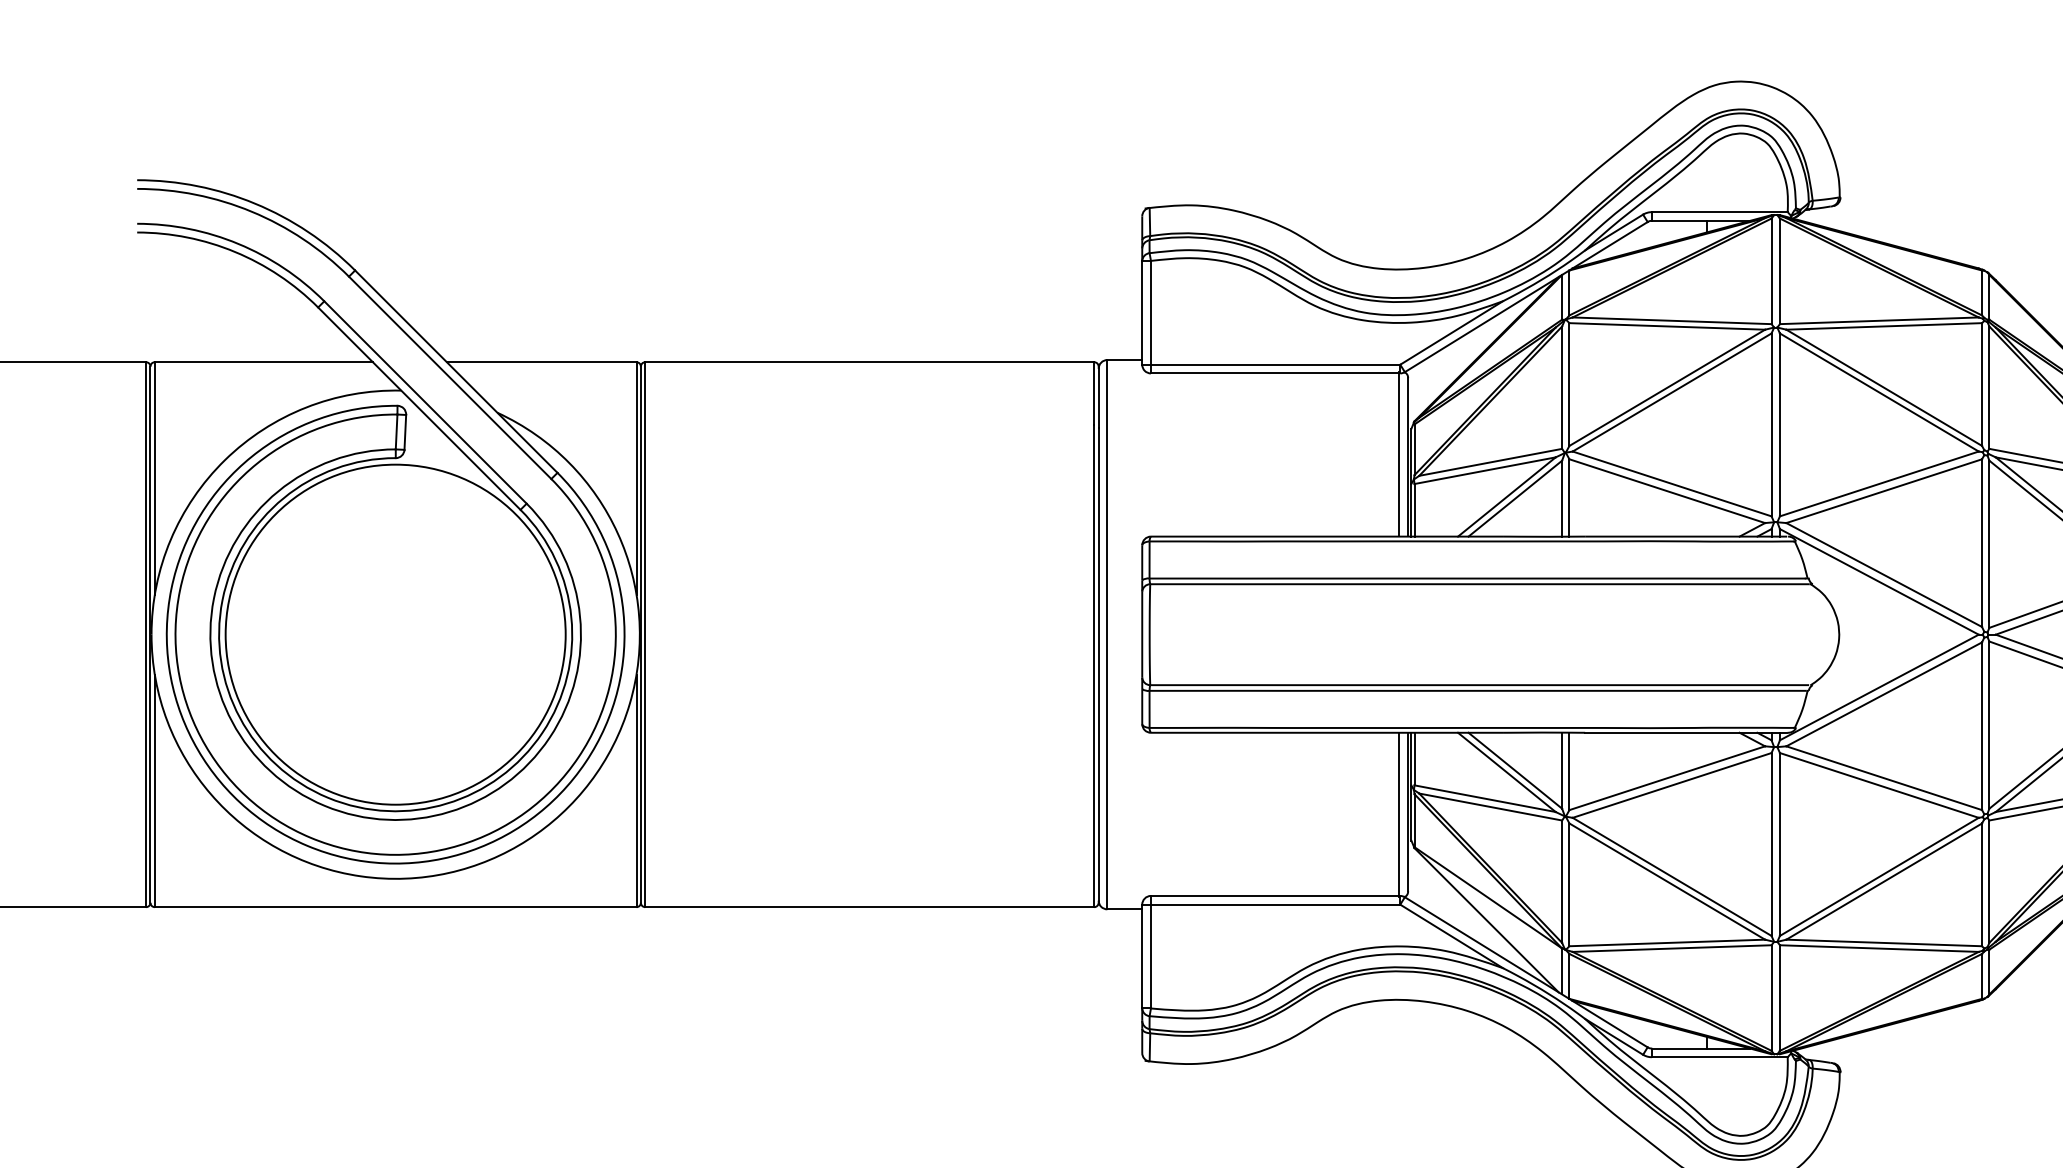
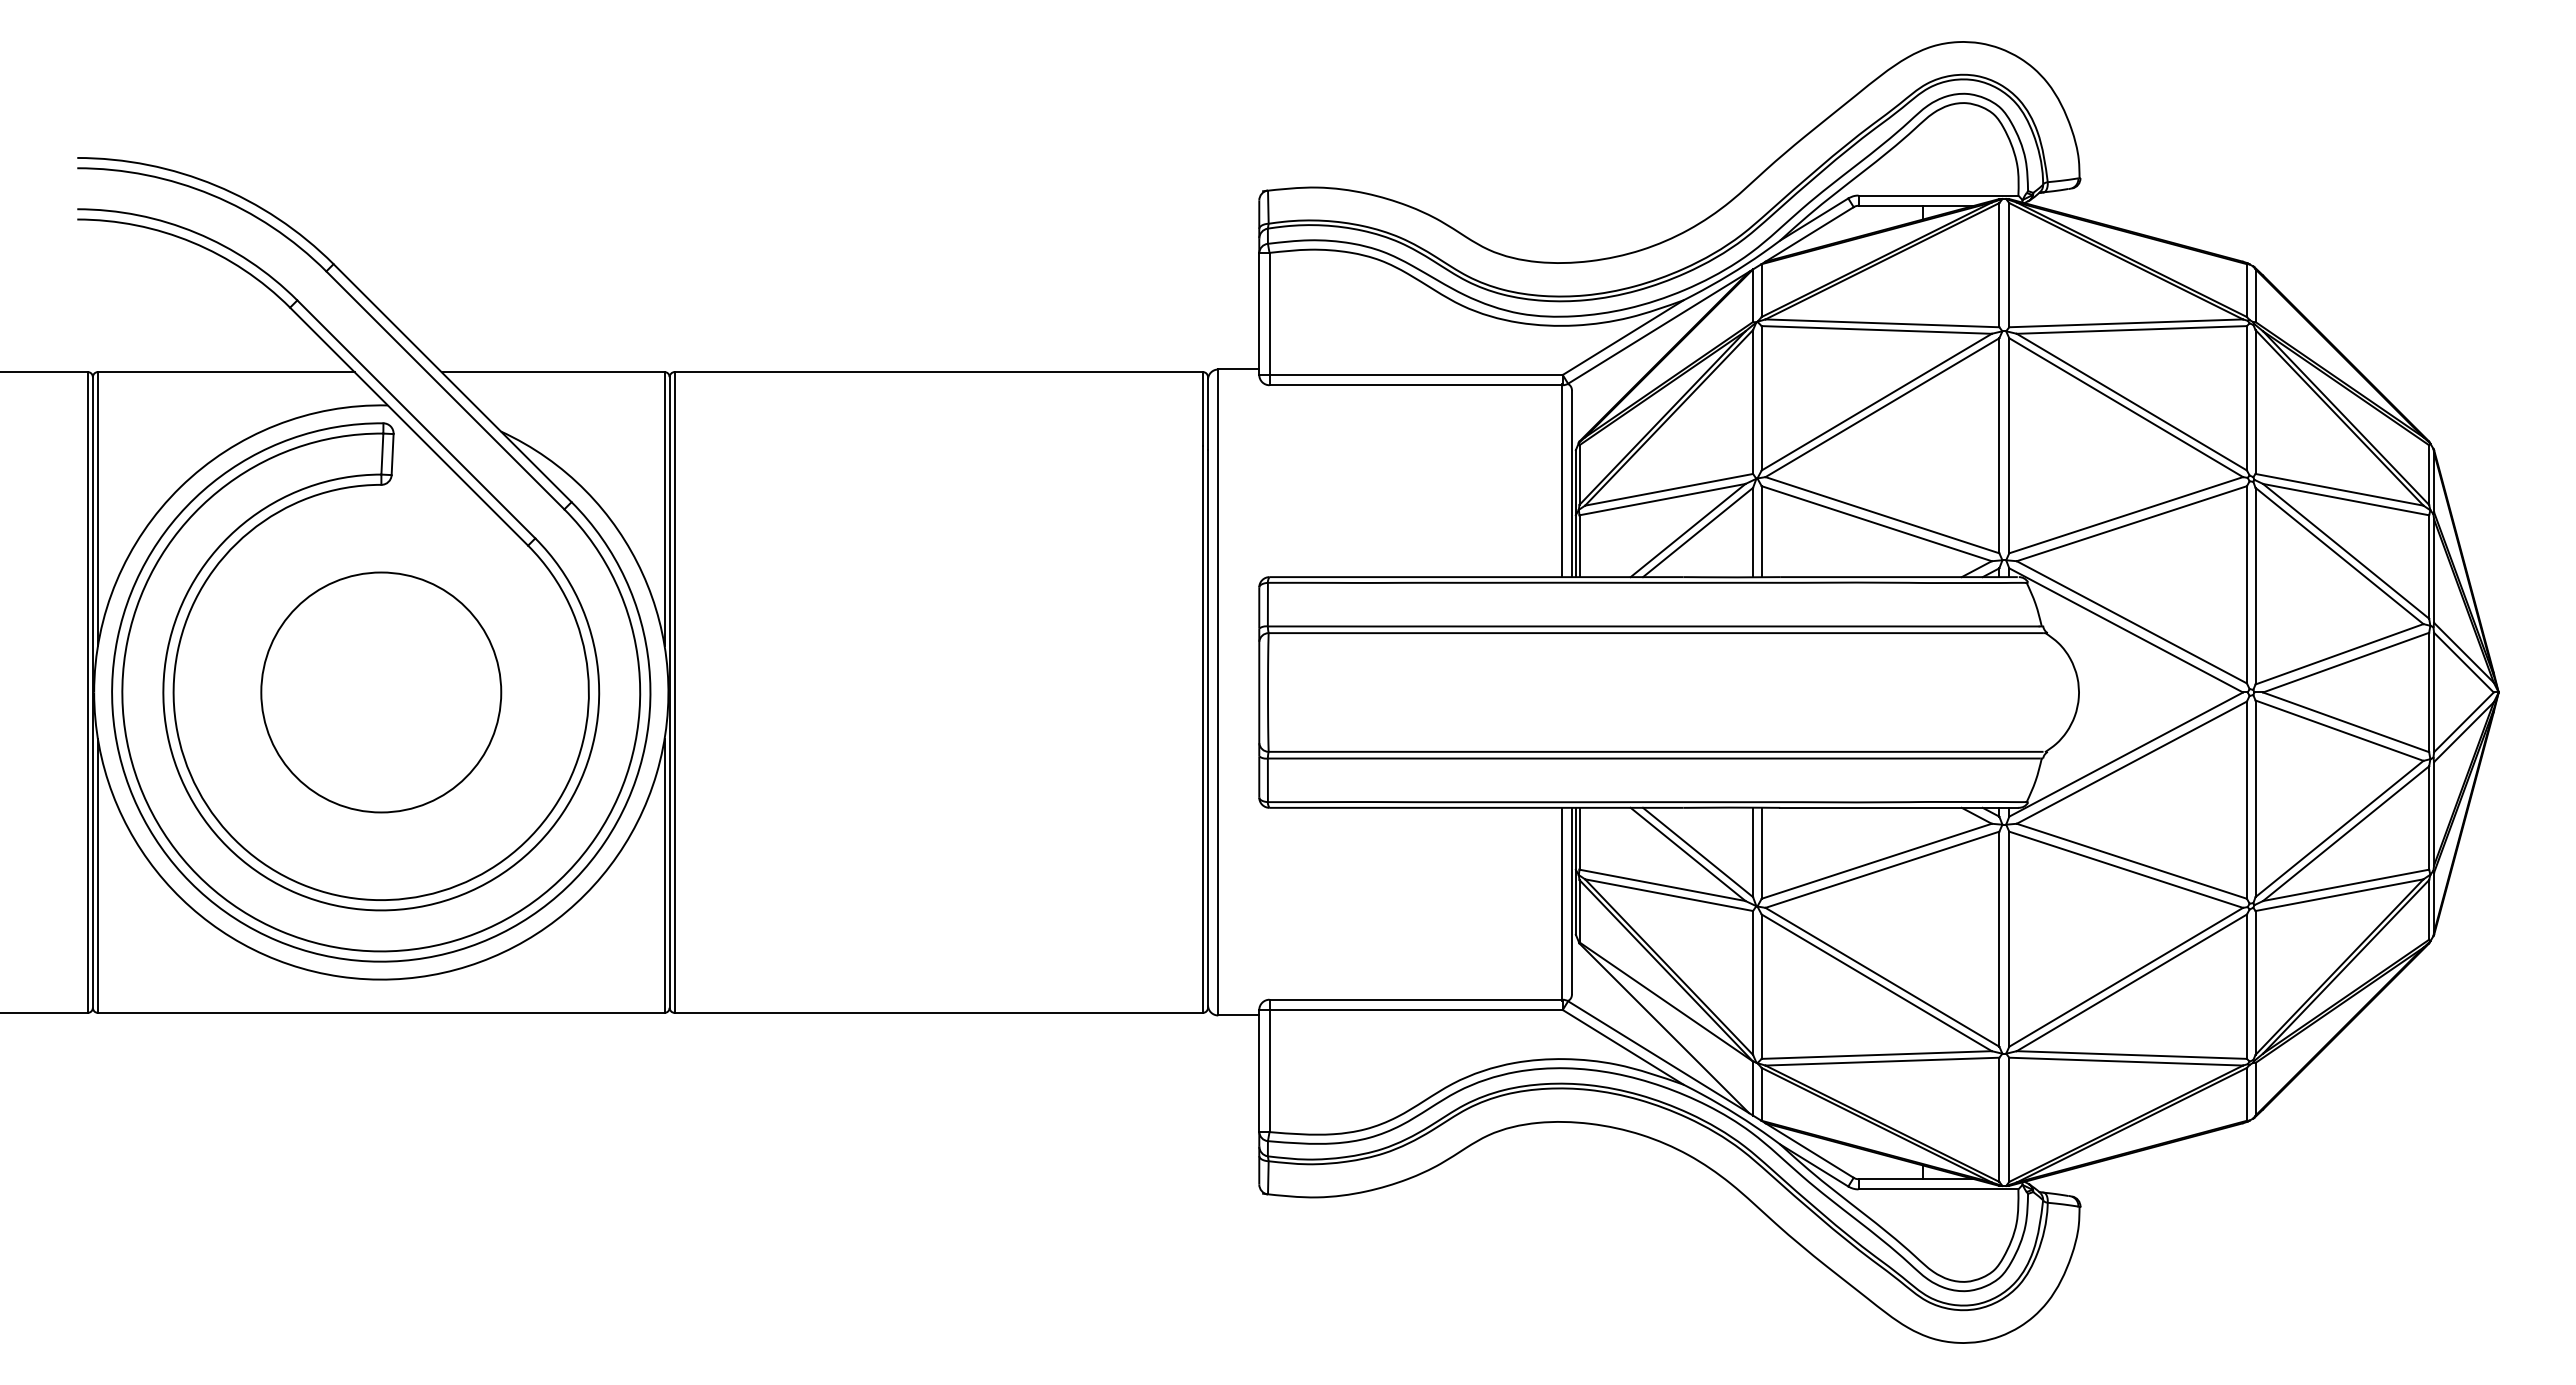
circle: (395, 634) -> (381, 692), size x0.6

